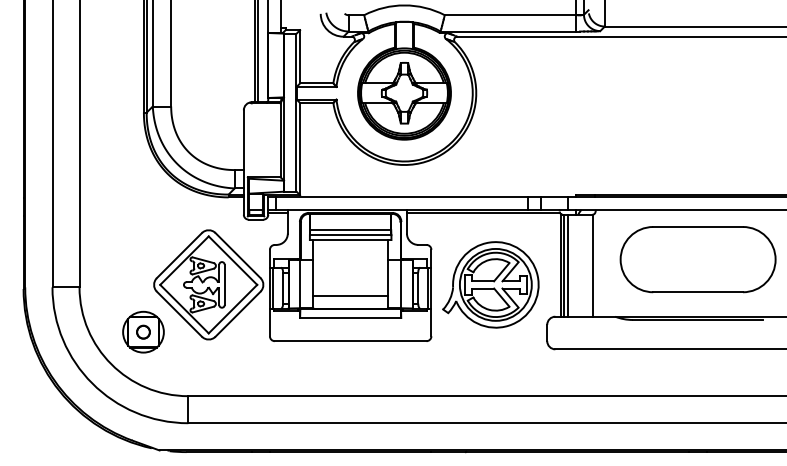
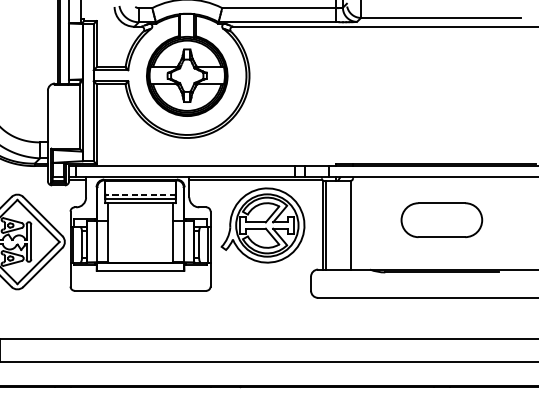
line: (350, 230) -> (140, 194), solid -> dashed
part: (697, 259) -> (441, 219), size x0.6
line: (567, 265) -> (328, 225), removed
part: (490, 284) -> (262, 225), moved
line: (350, 296) -> (140, 252), removed

